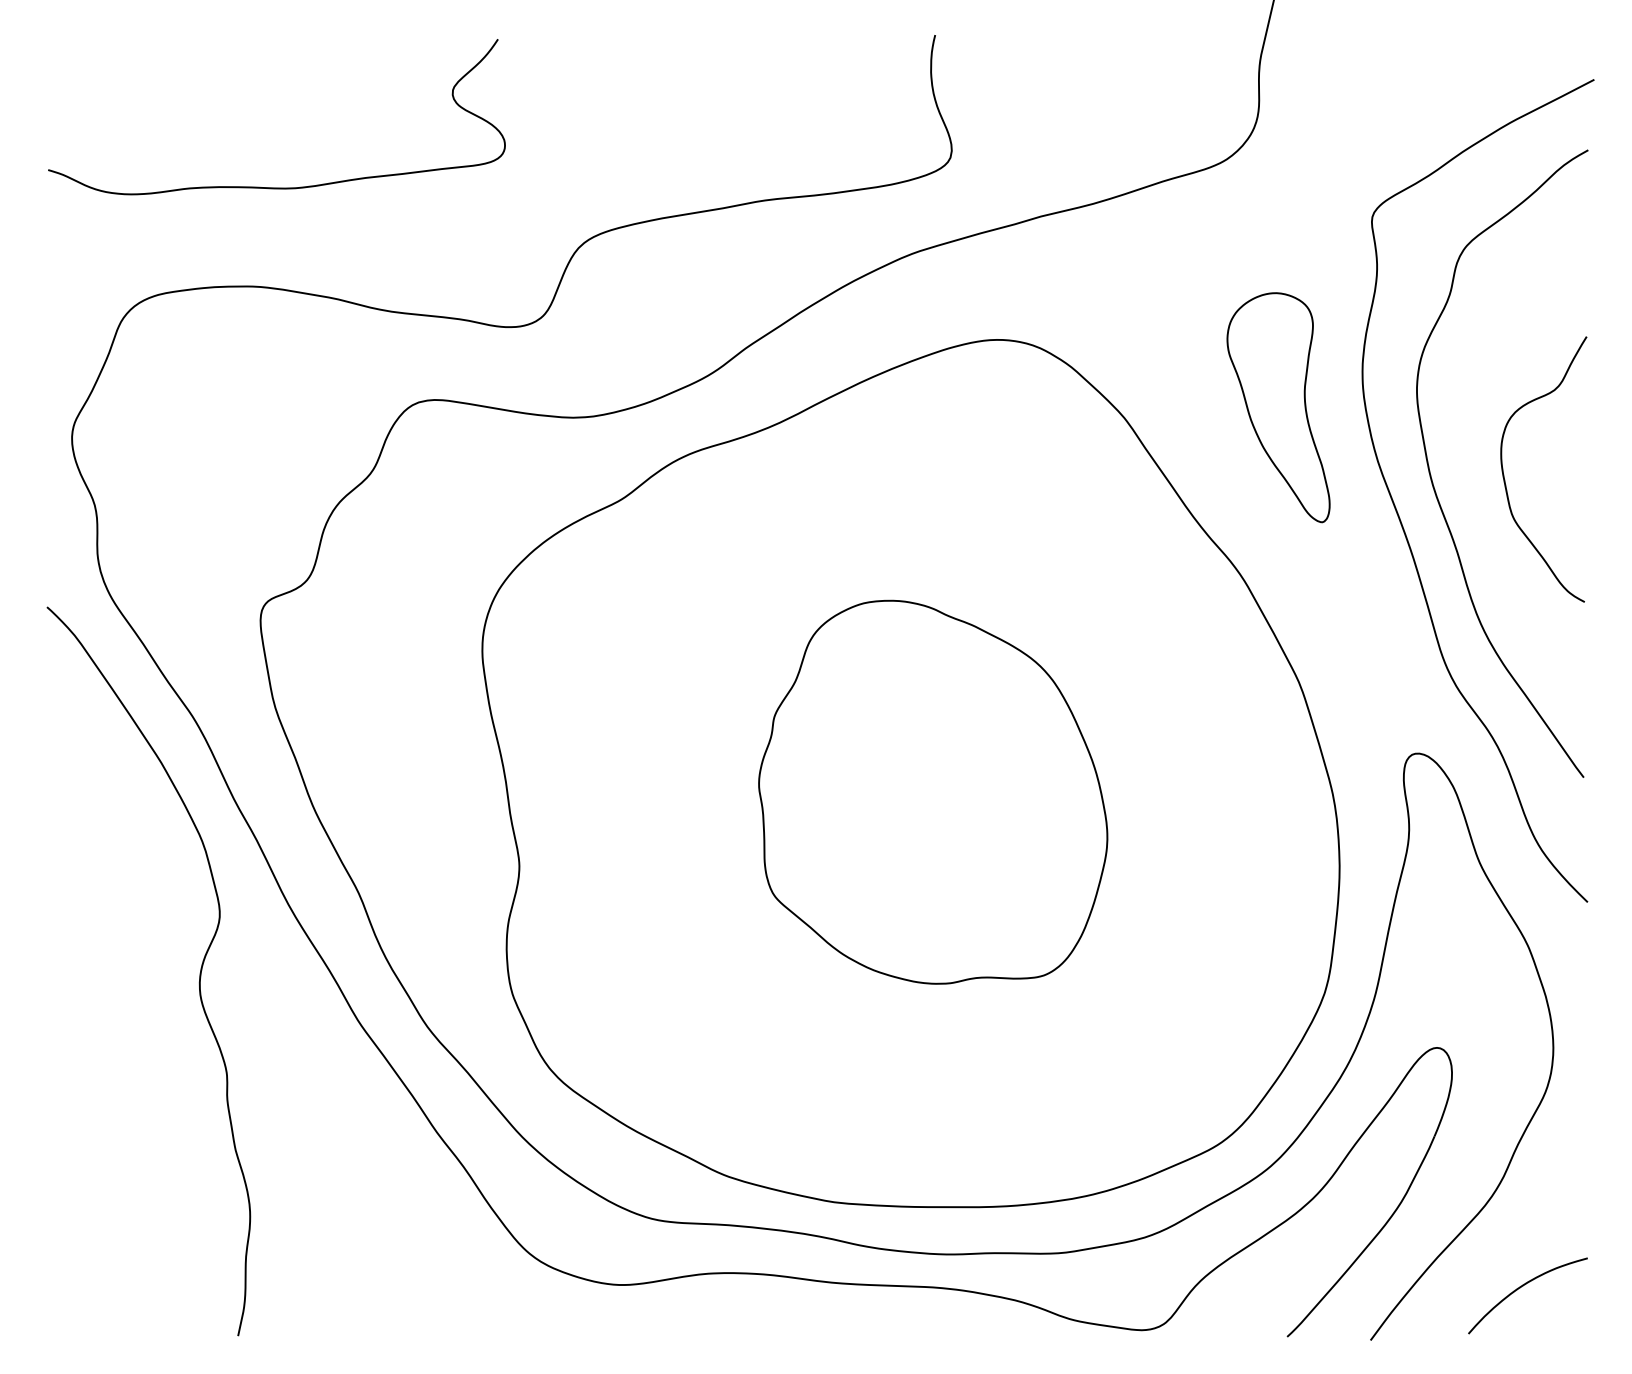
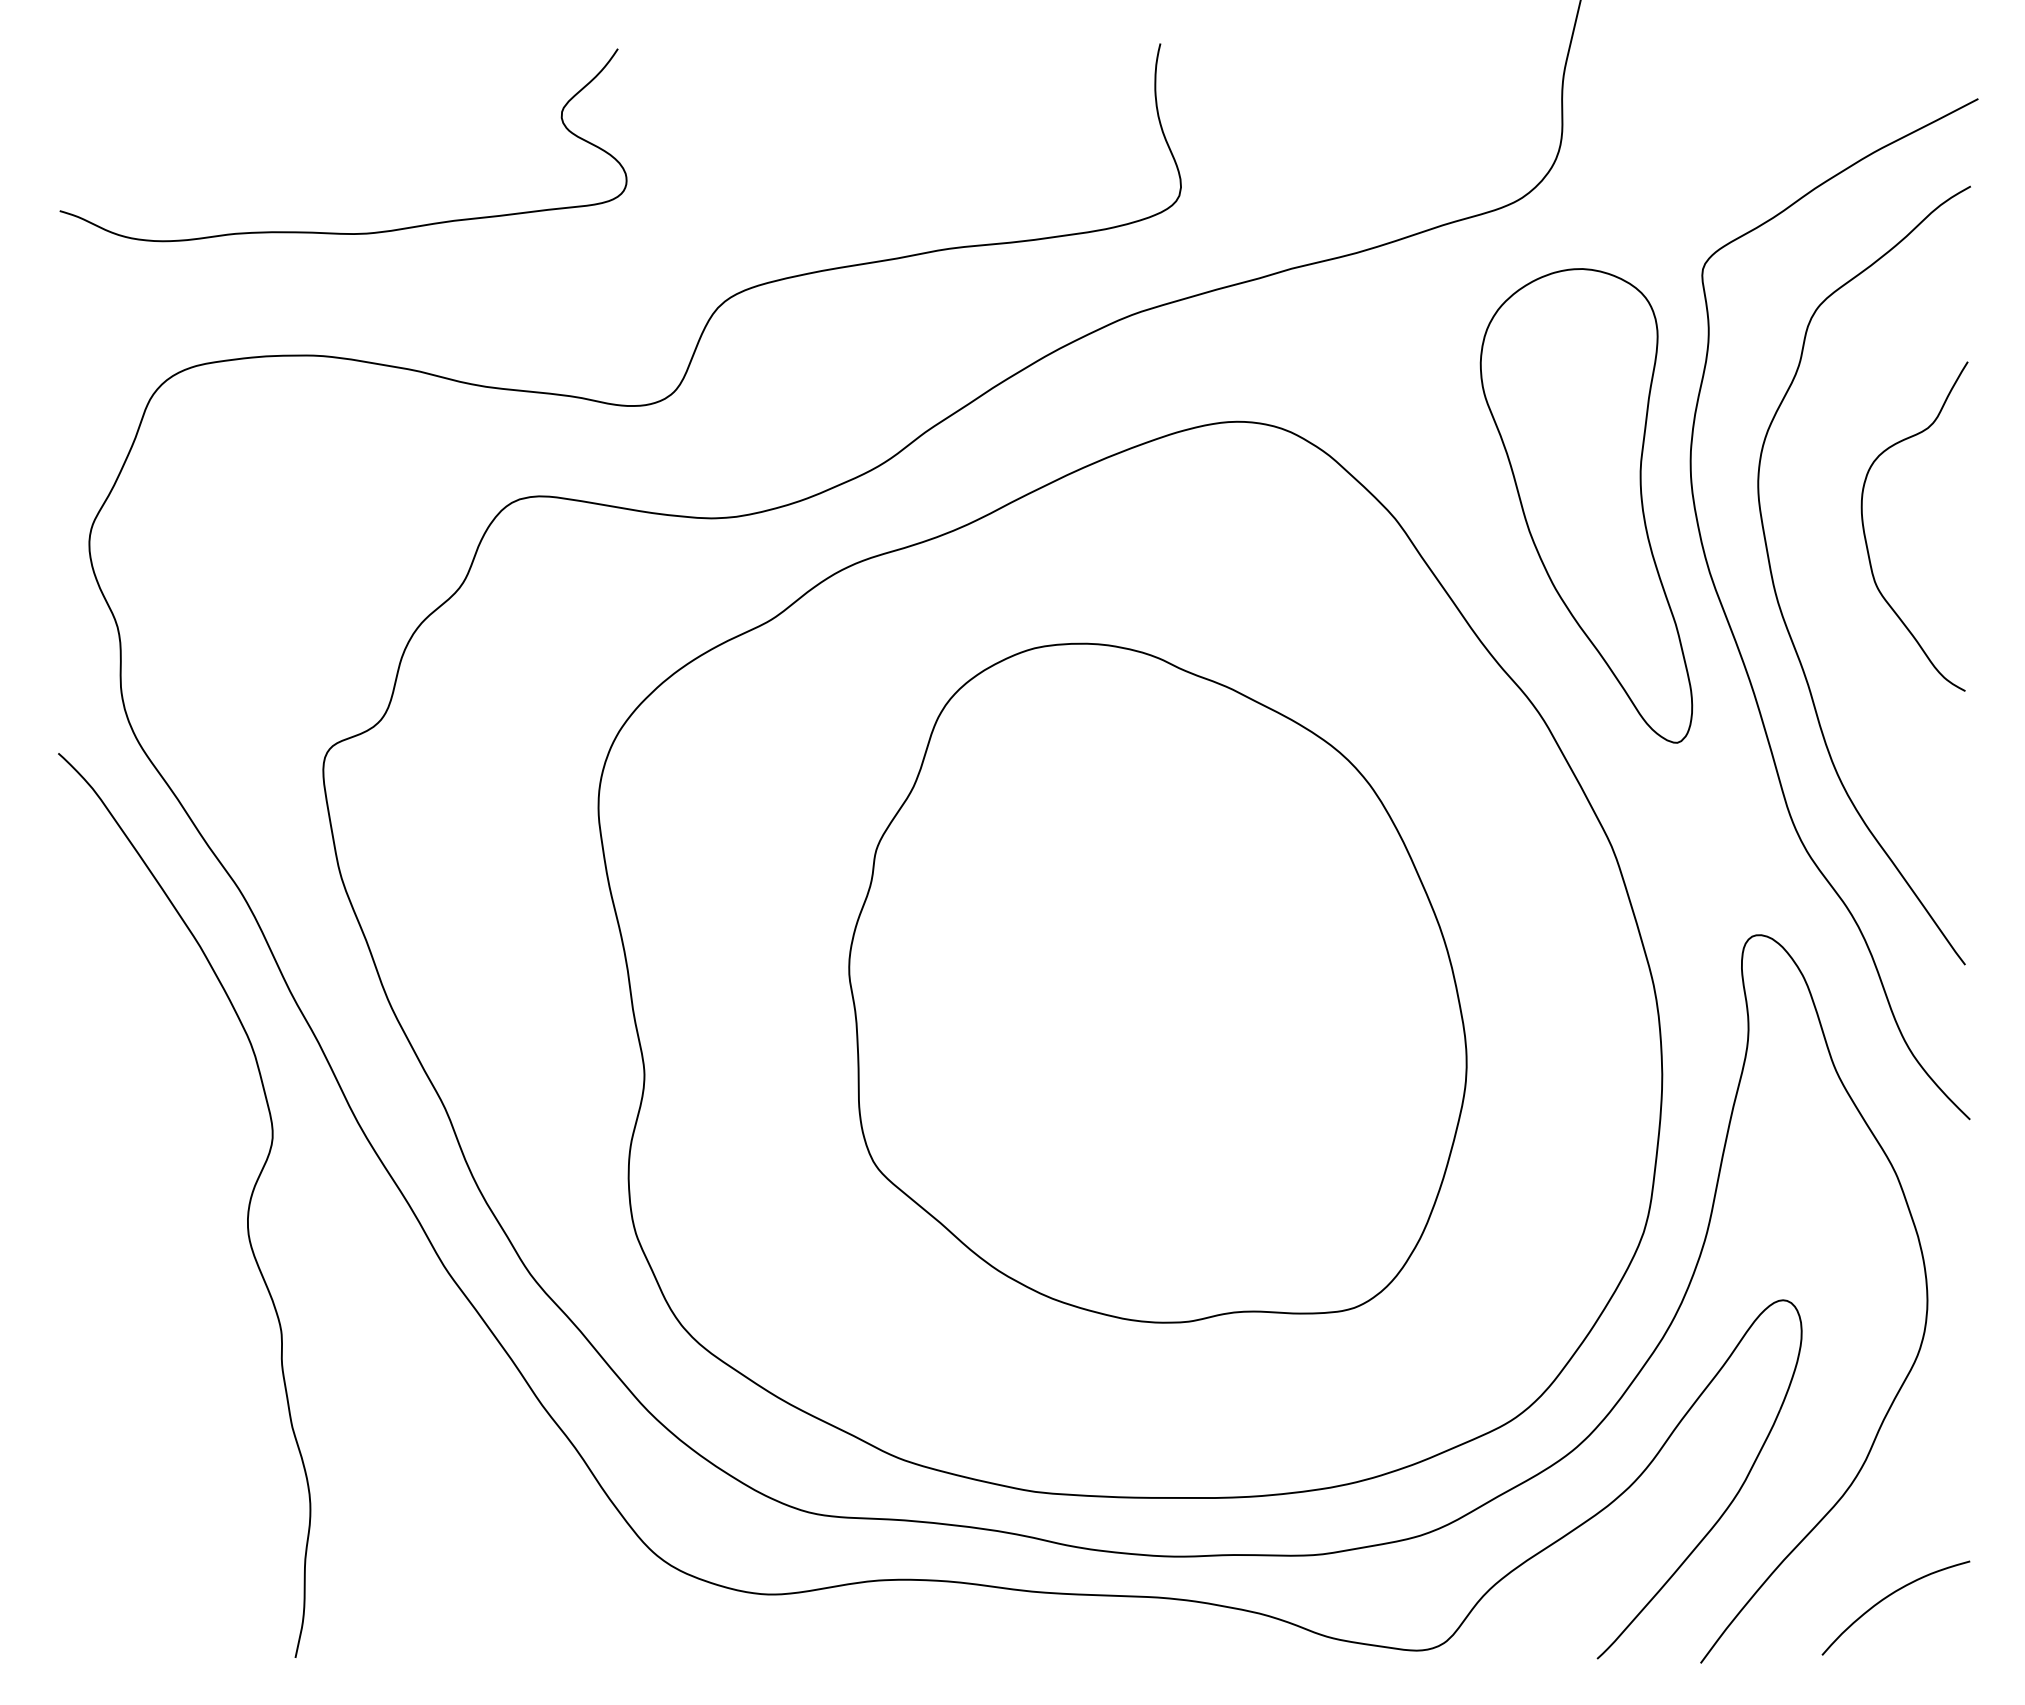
part: (1278, 407) -> (1586, 505), size x1.67
curve: (1505, 479) -> (1866, 538), moved
part: (932, 791) -> (1157, 982), size x1.43

